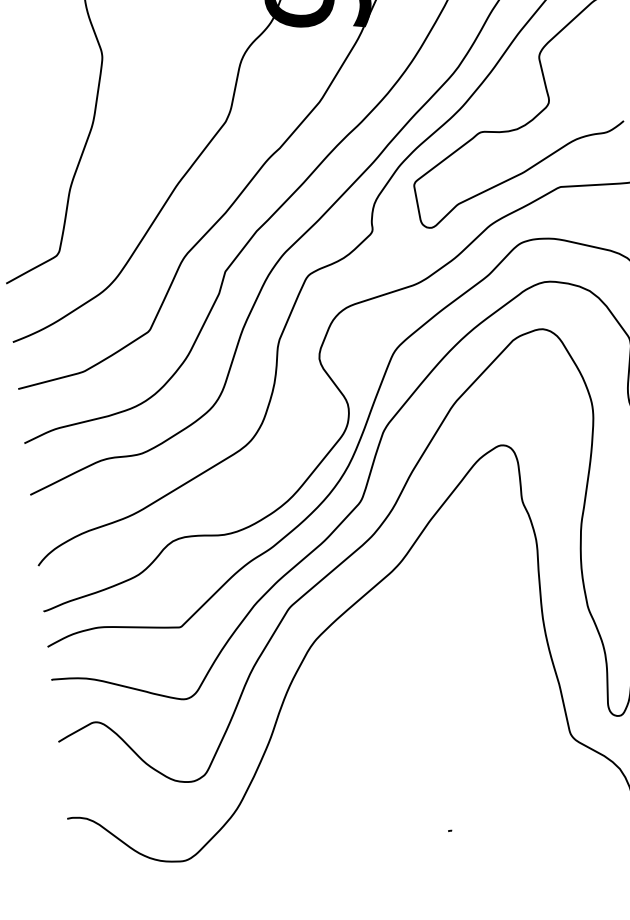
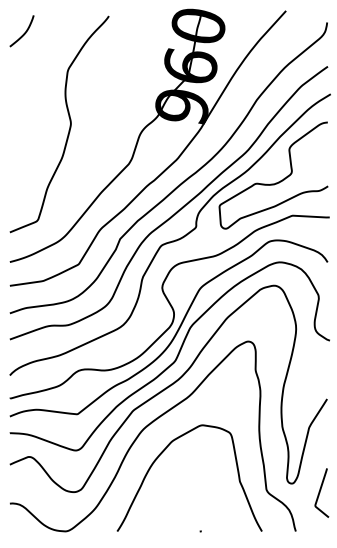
curve: (360, 681) -> (164, 451), added

